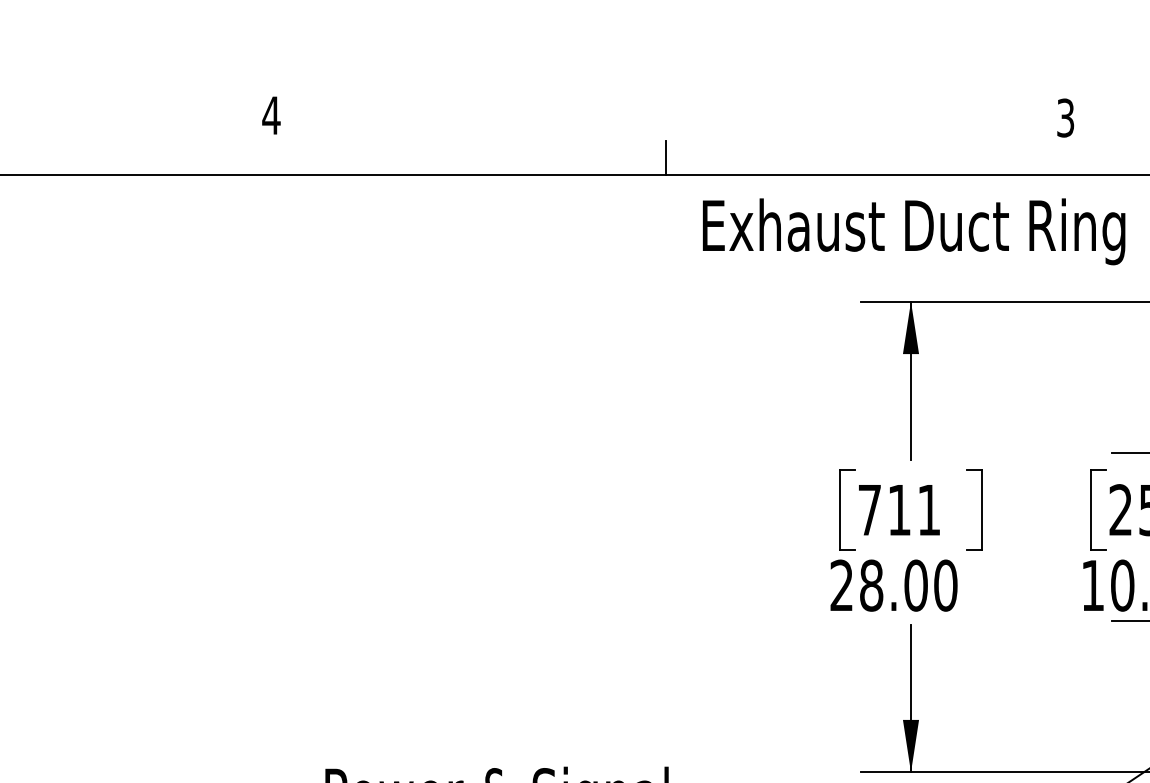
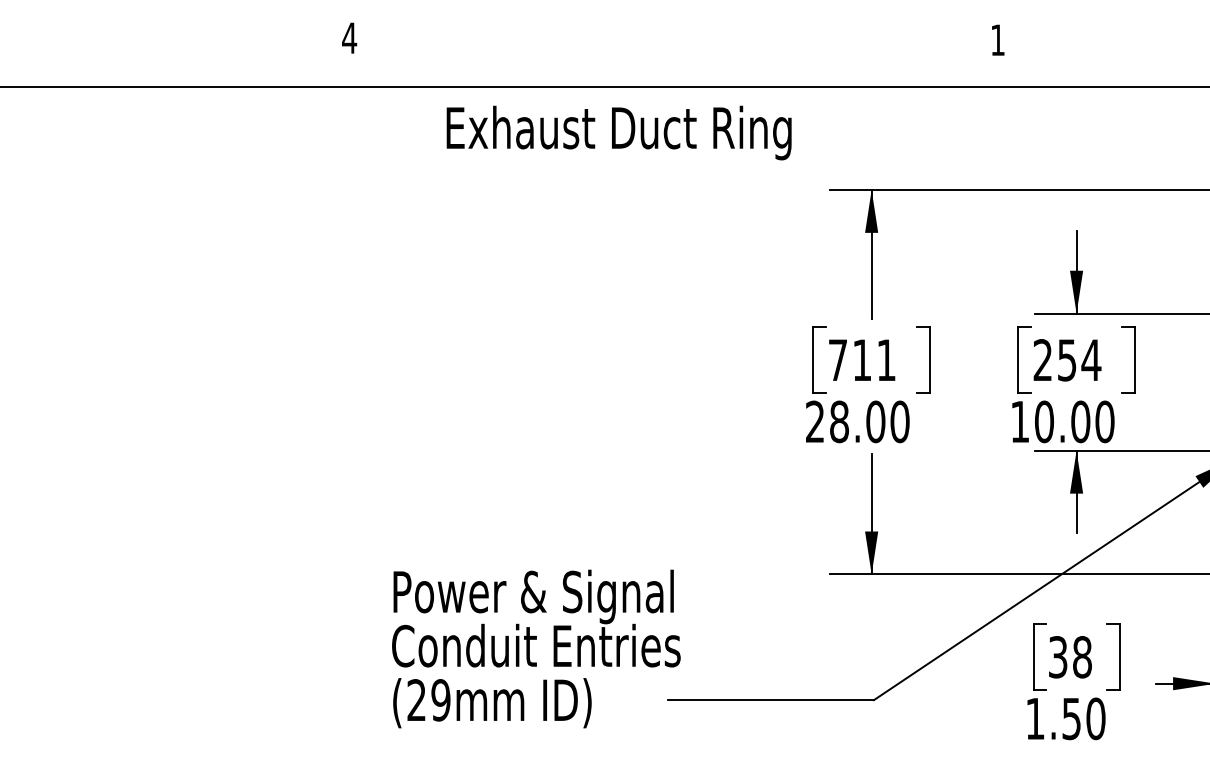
text: (1065, 118) -> (997, 40), 3 -> 1
line: (665, 157) -> (671, 72), removed
text: (913, 231) -> (618, 132), moved

